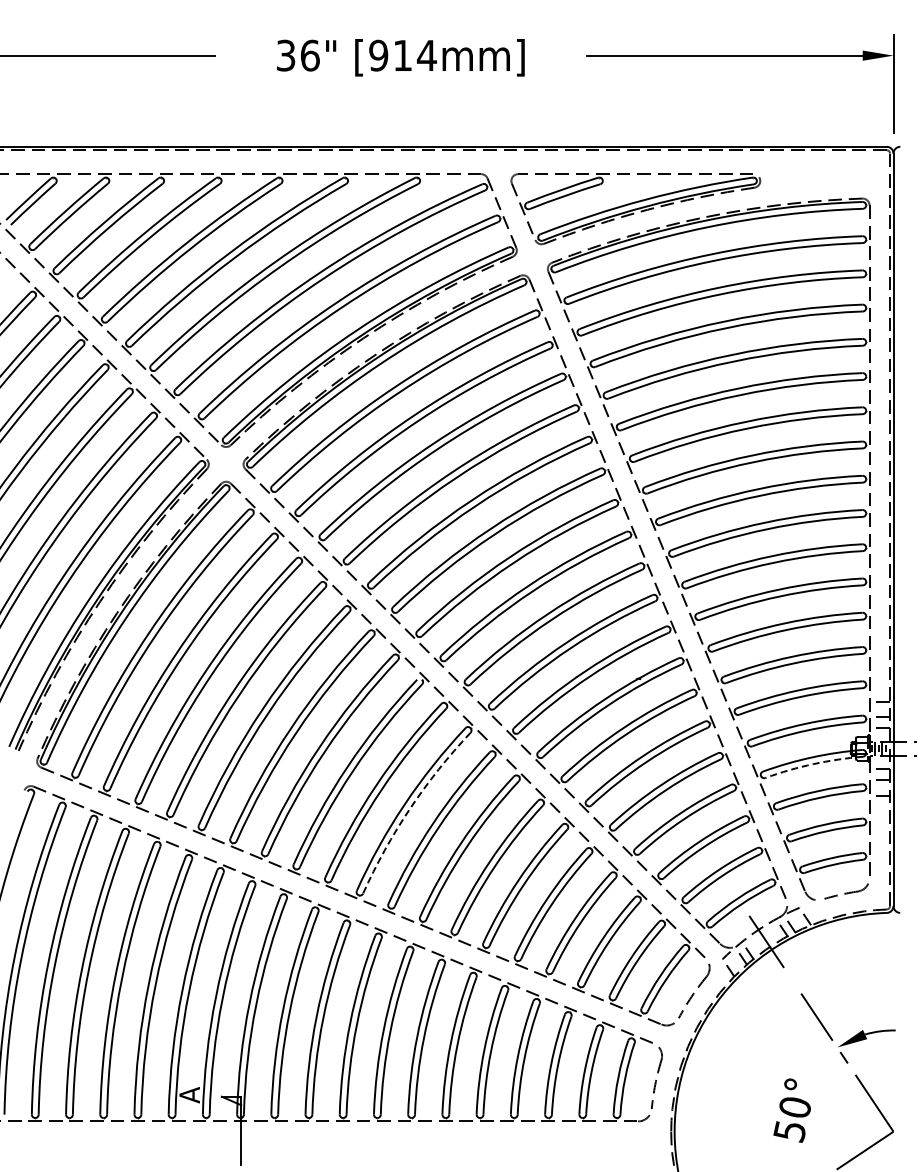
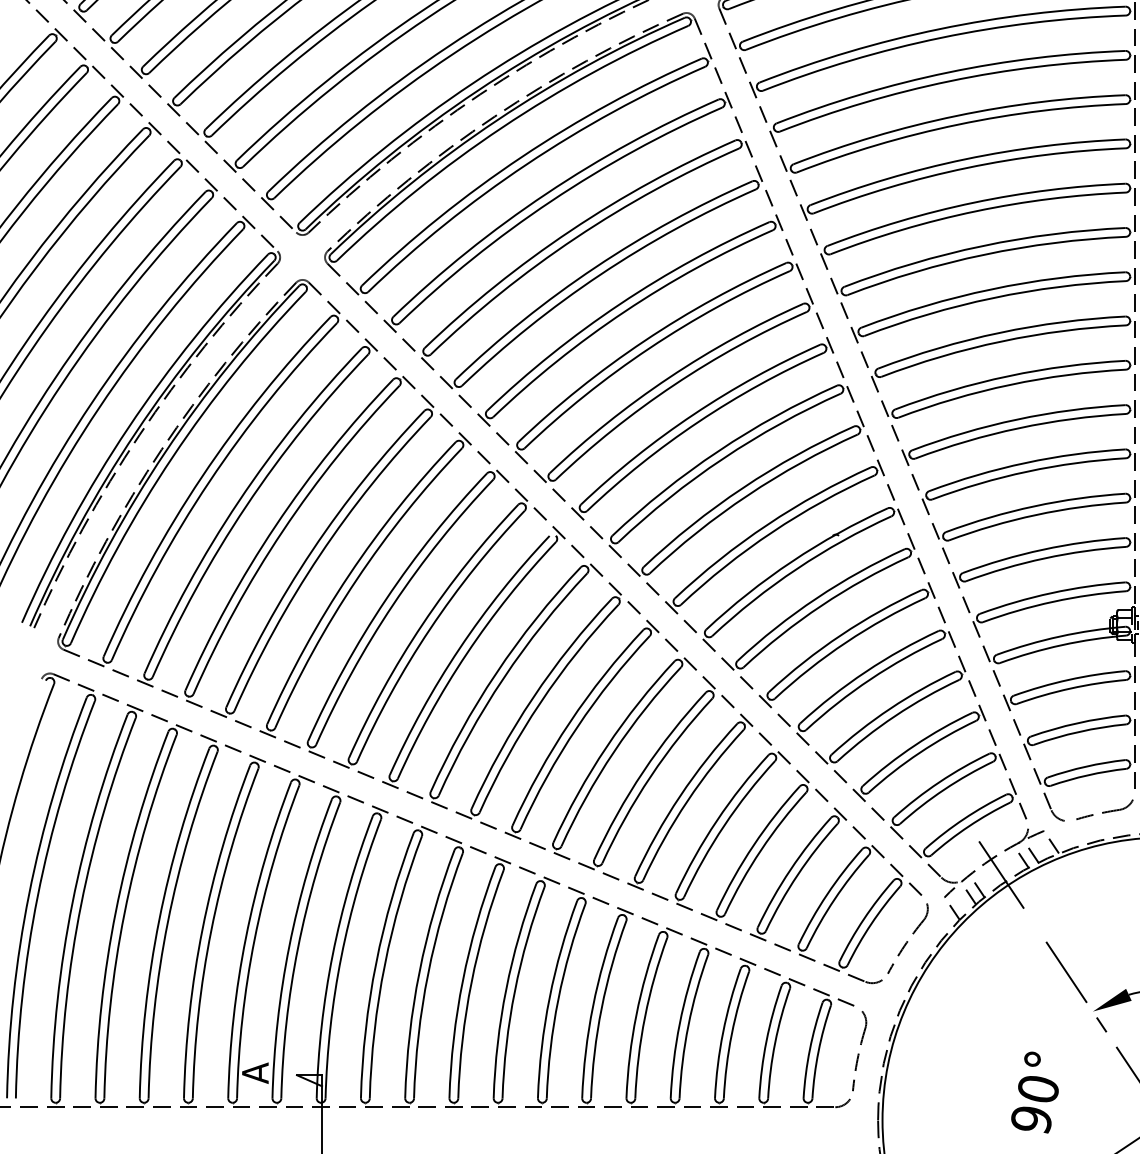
arc: (813, 764) -> (1062, 645), dashed -> solid
arc: (410, 808) -> (540, 702), dashed -> solid
text: (789, 1131) -> (1031, 1120), 50° -> 90°

